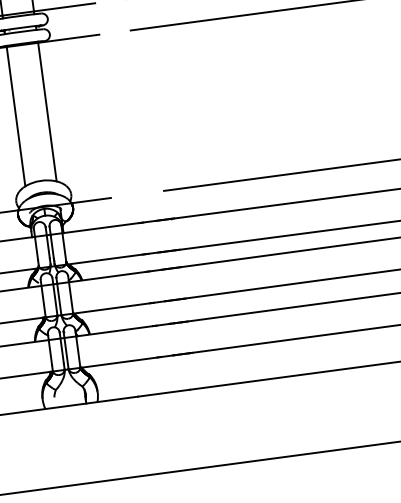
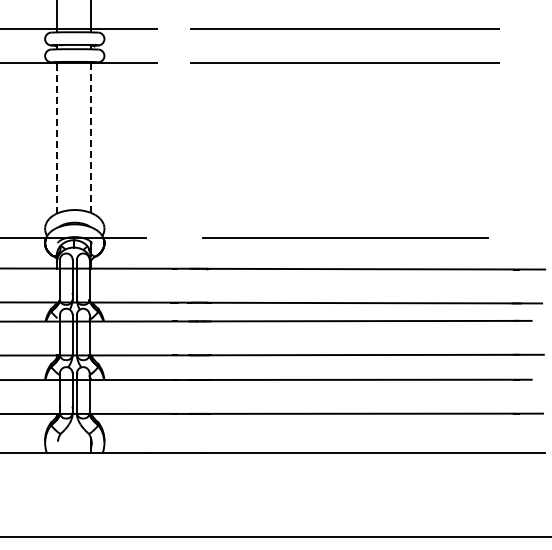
line: (47, 111) -> (90, 137), solid -> dashed
line: (15, 115) -> (56, 137), solid -> dashed

